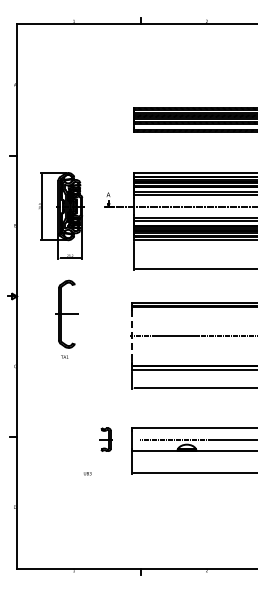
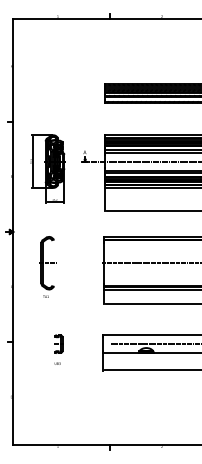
part: (66, 318) -> (47, 266), moved
line: (132, 336) -> (103, 263), dashed -> solid
part: (105, 439) -> (58, 343), moved
text: (87, 473) -> (57, 363), moved

